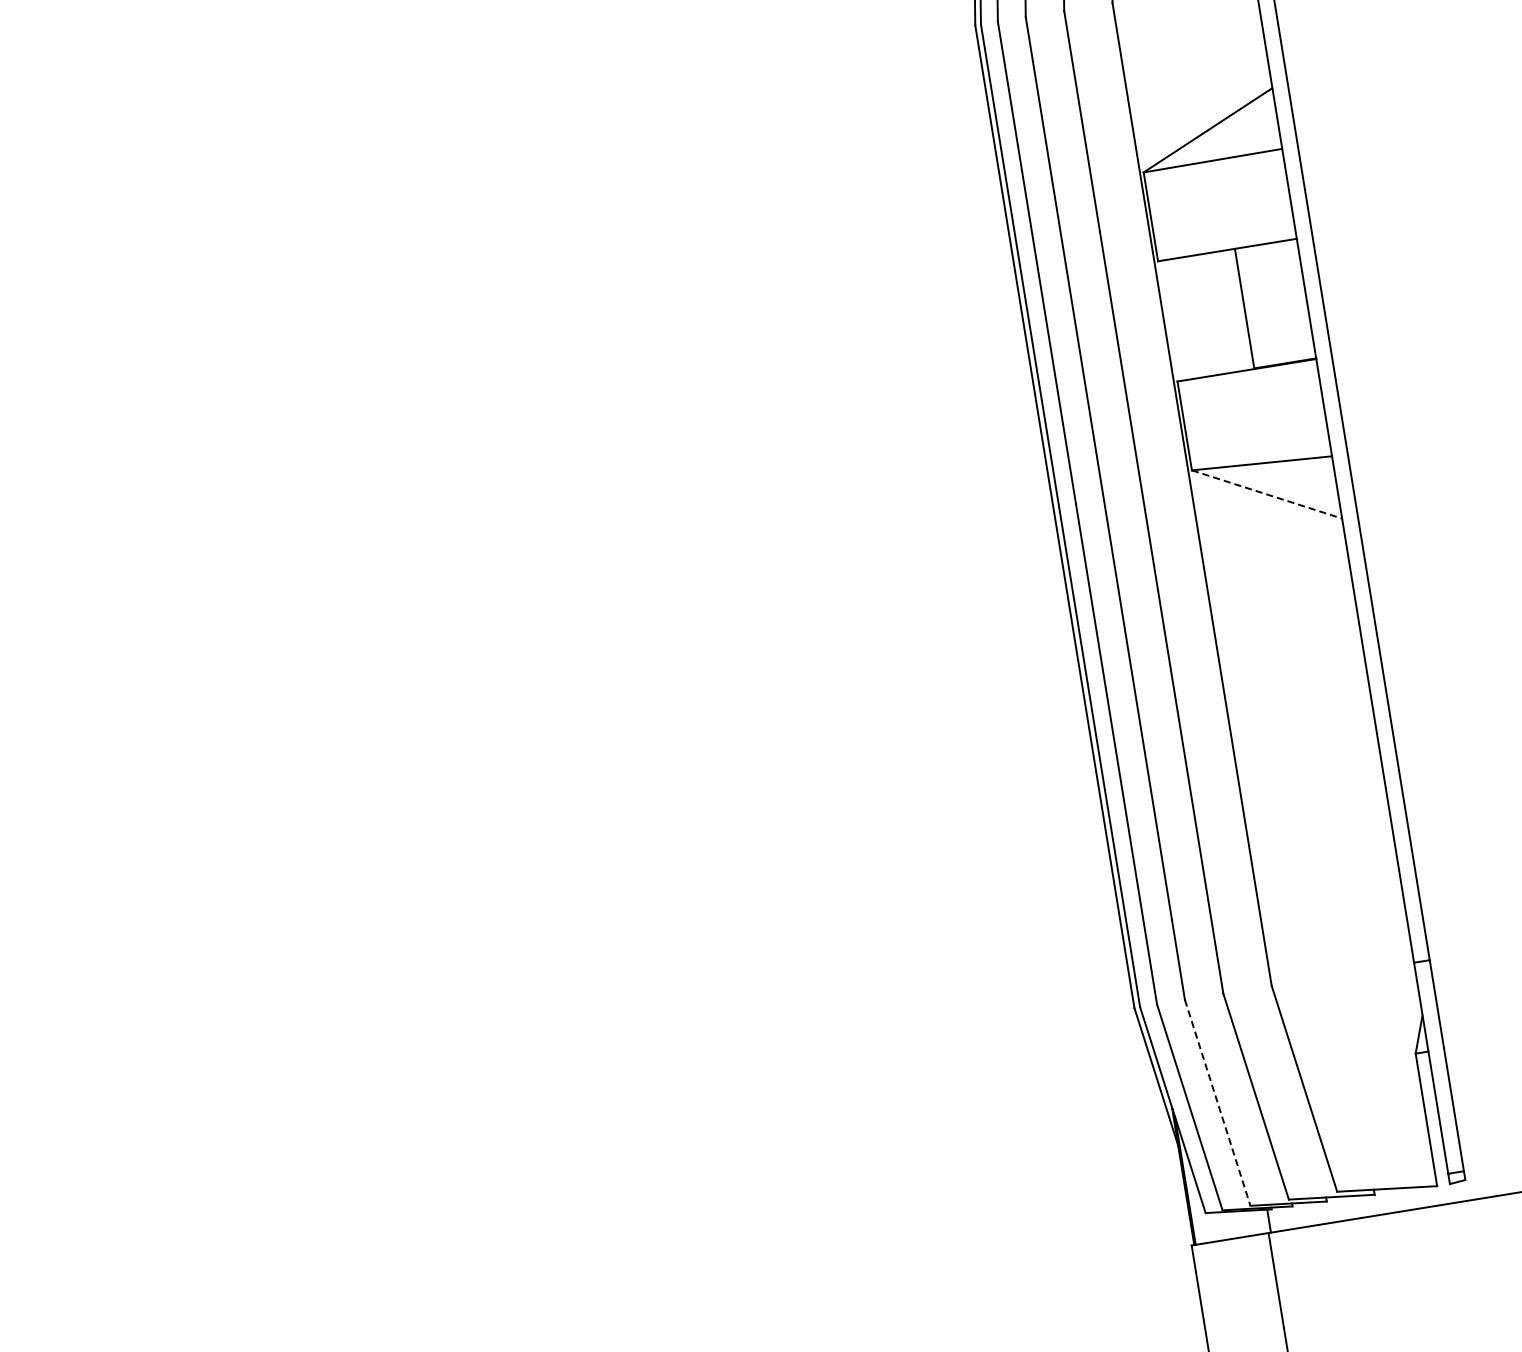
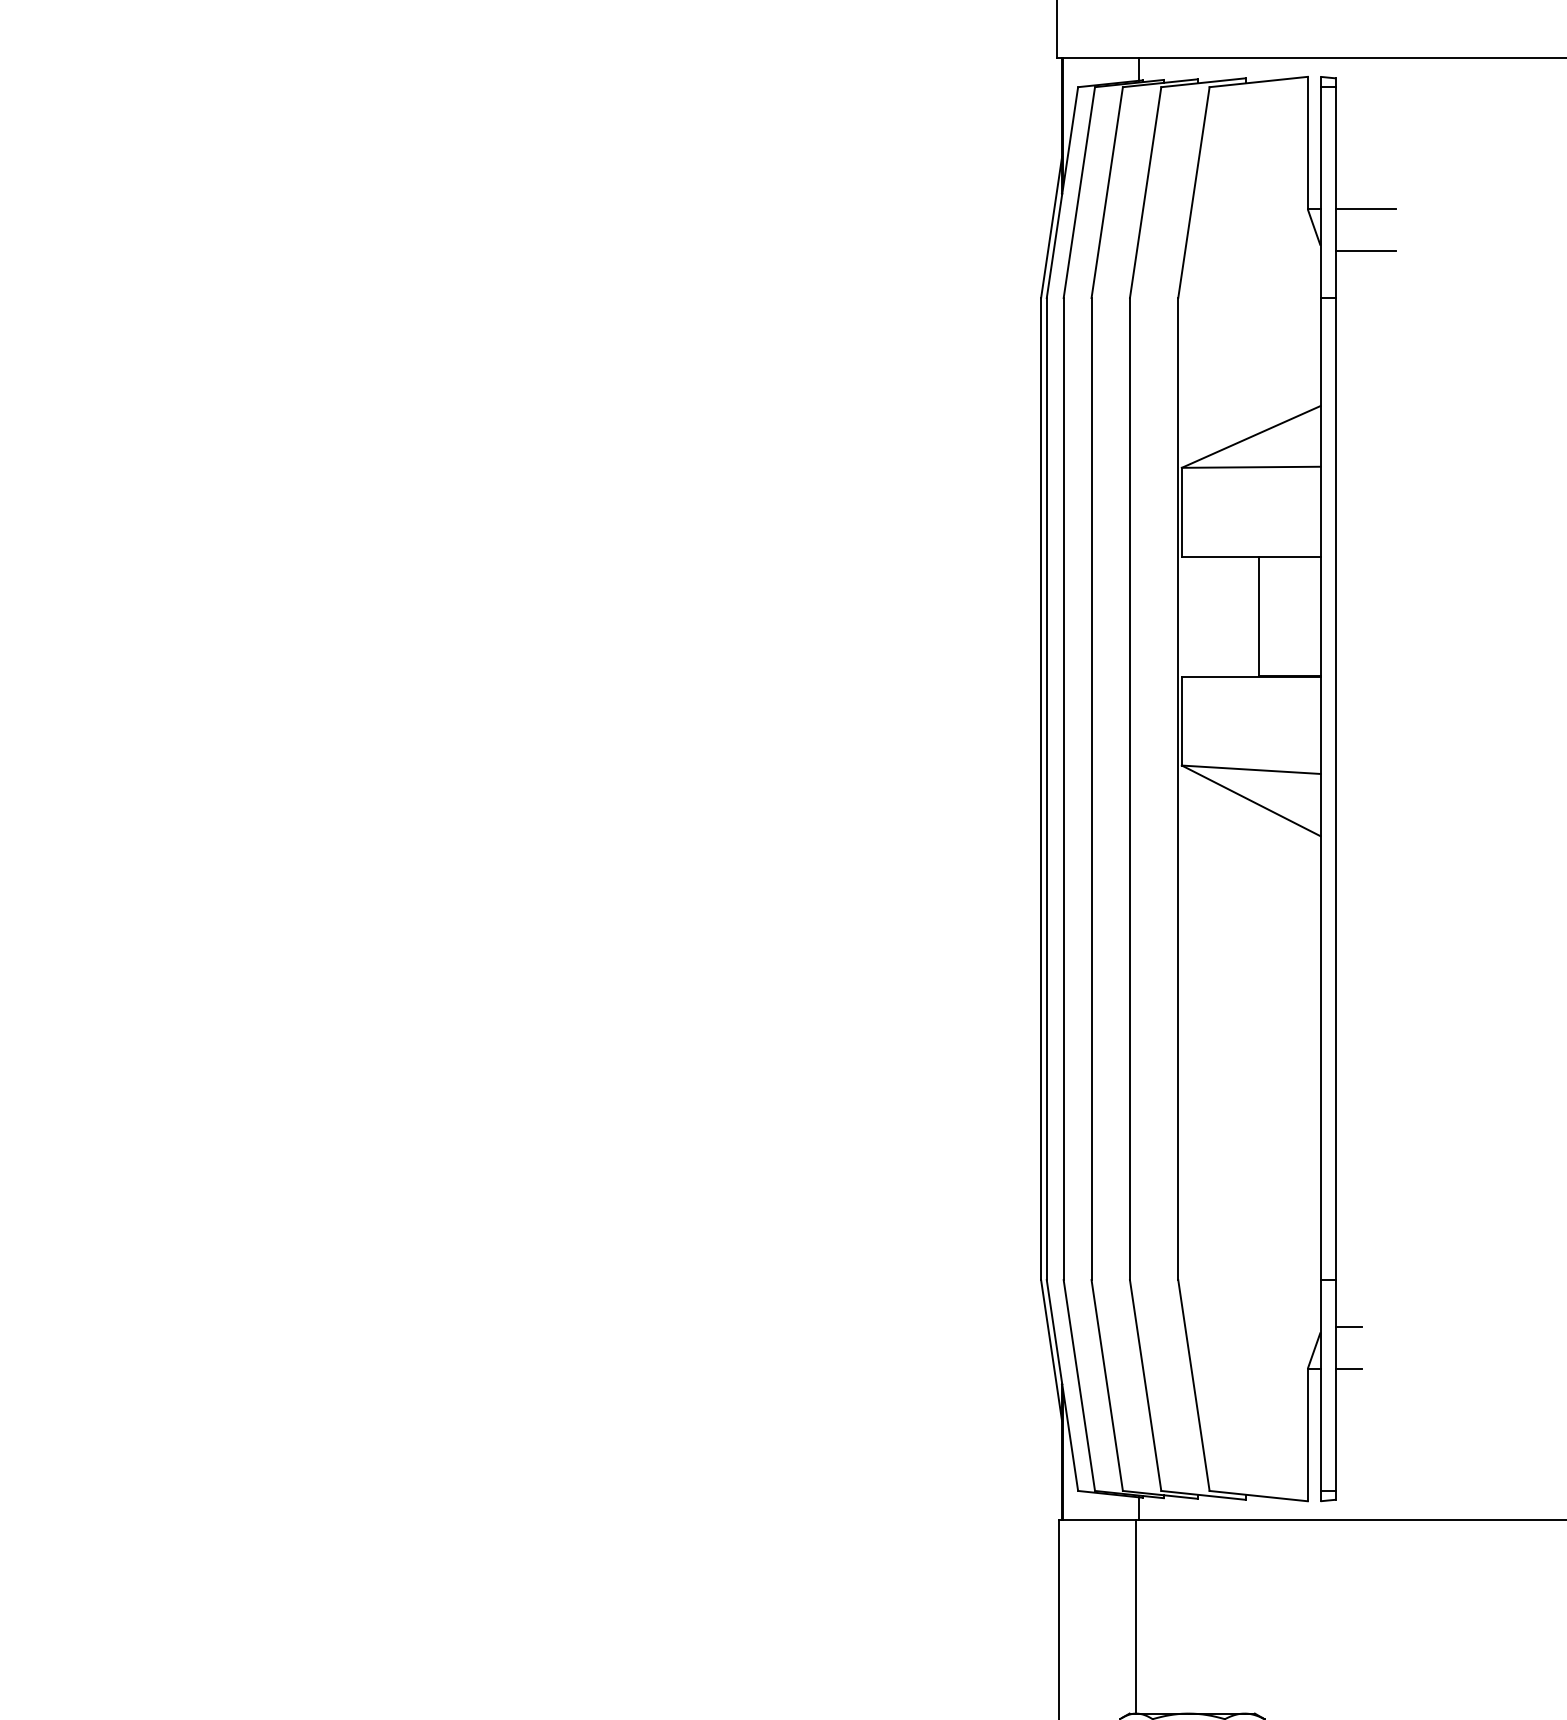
line: (1267, 494) -> (1251, 800), dashed -> solid
line: (1449, 1005) -> (1348, 1327), added
line: (1457, 1046) -> (1349, 1368), added
line: (1217, 1102) -> (1107, 1385), dashed -> solid

